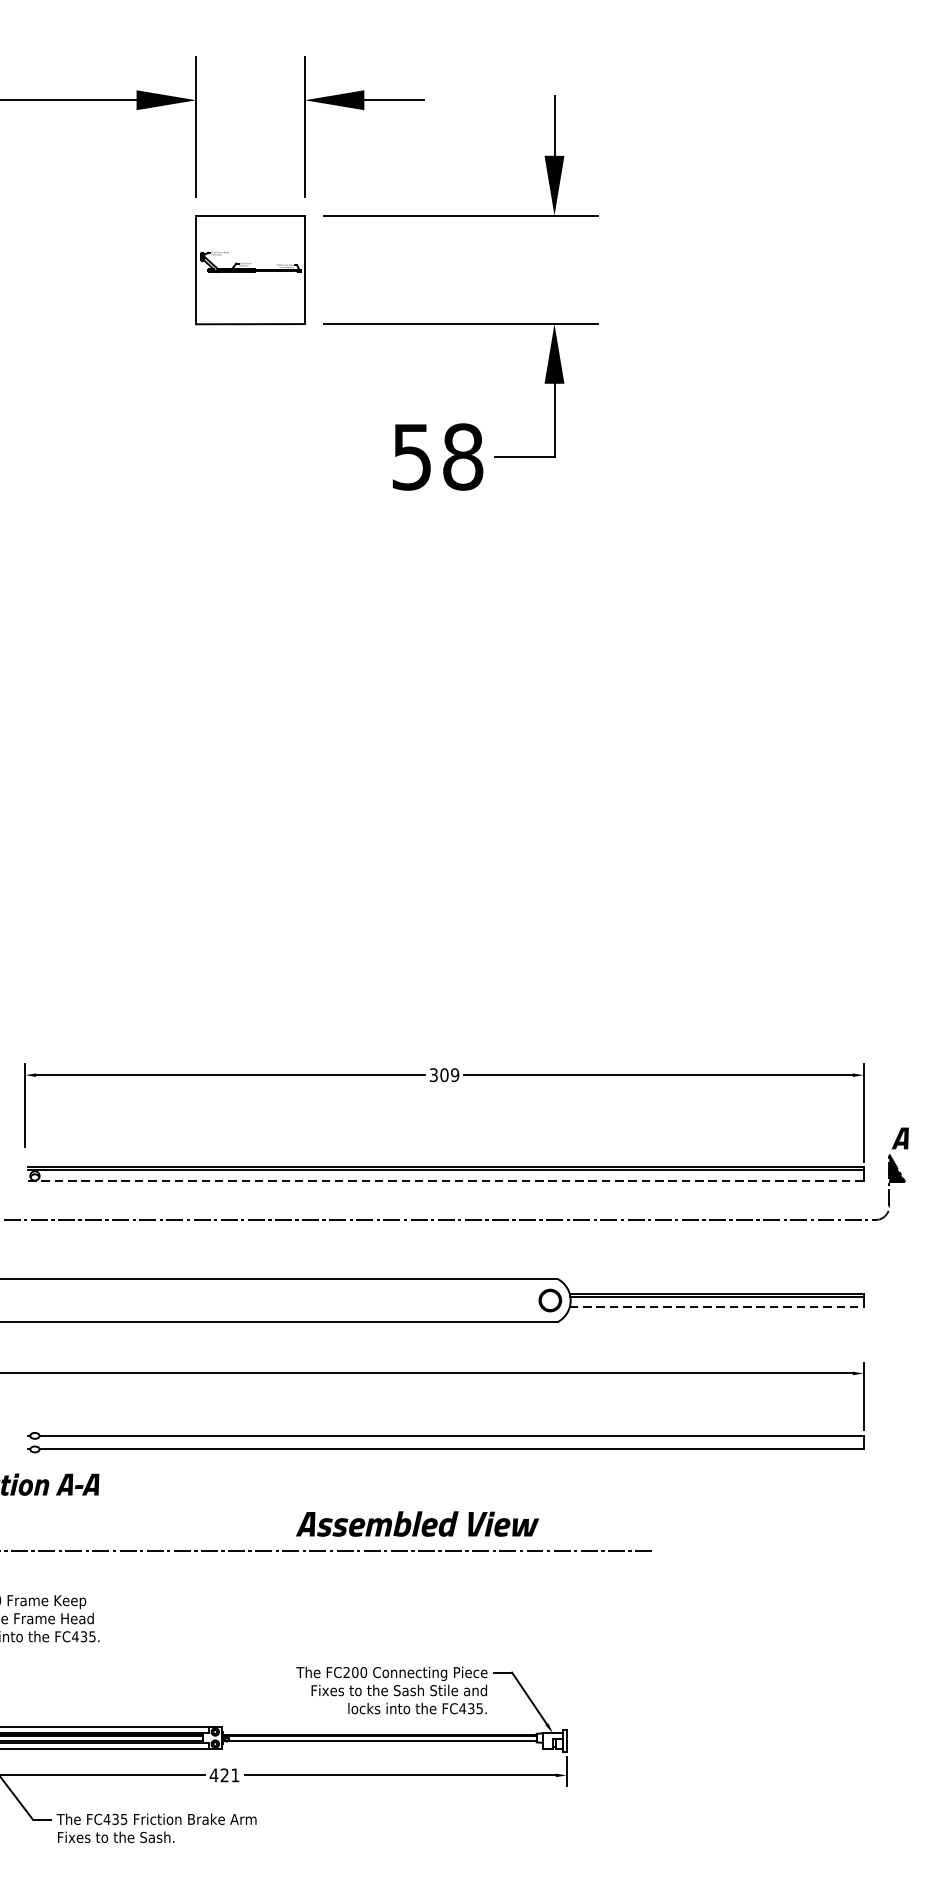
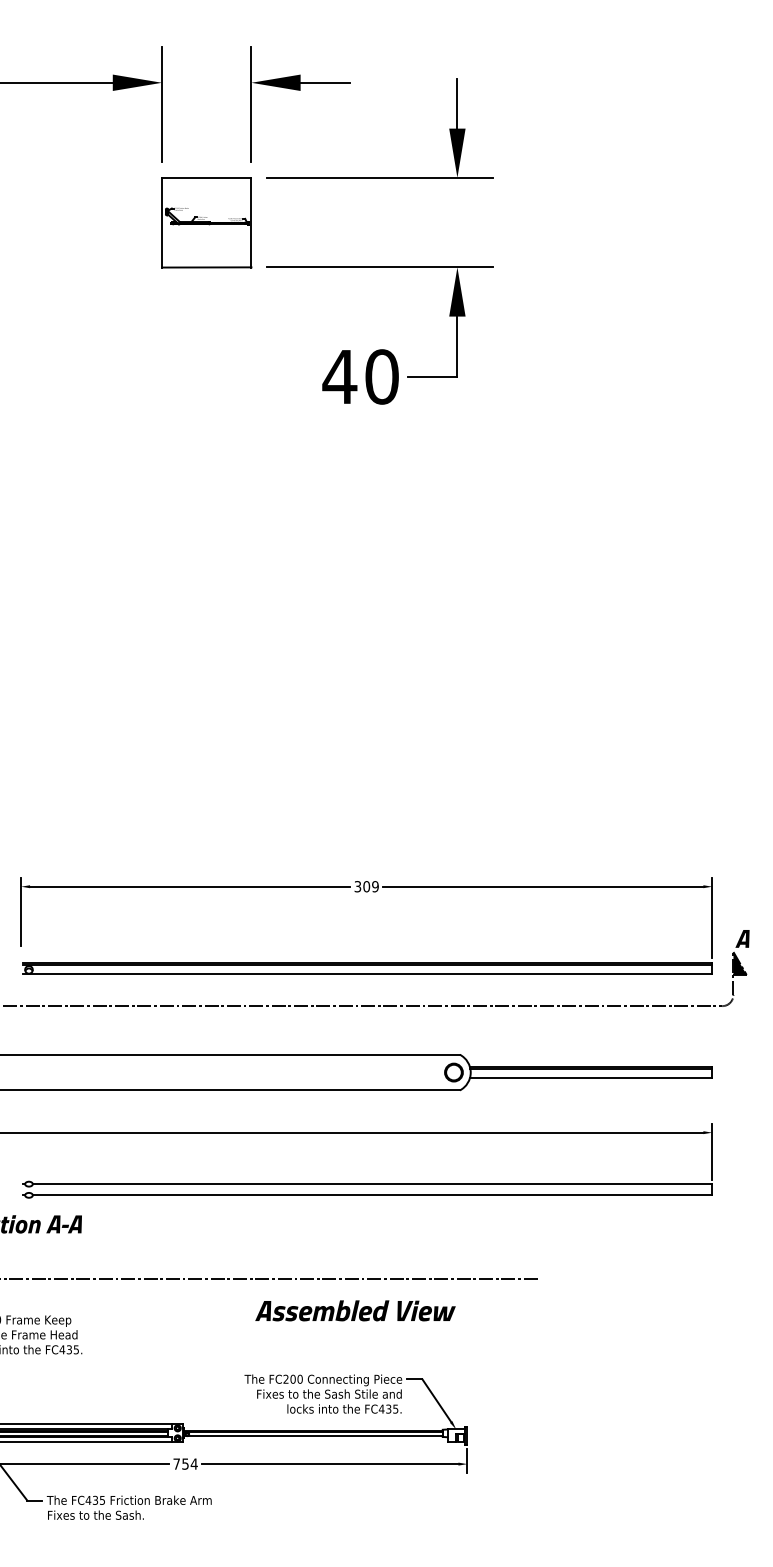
text: (436, 456) -> (360, 376), 58 -> 40
line: (446, 1180) -> (368, 973), dashed -> solid
line: (717, 1307) -> (591, 1078), dashed -> solid
text: (417, 1523) -> (355, 1310), moved
text: (224, 1774) -> (185, 1463), 421 -> 754

